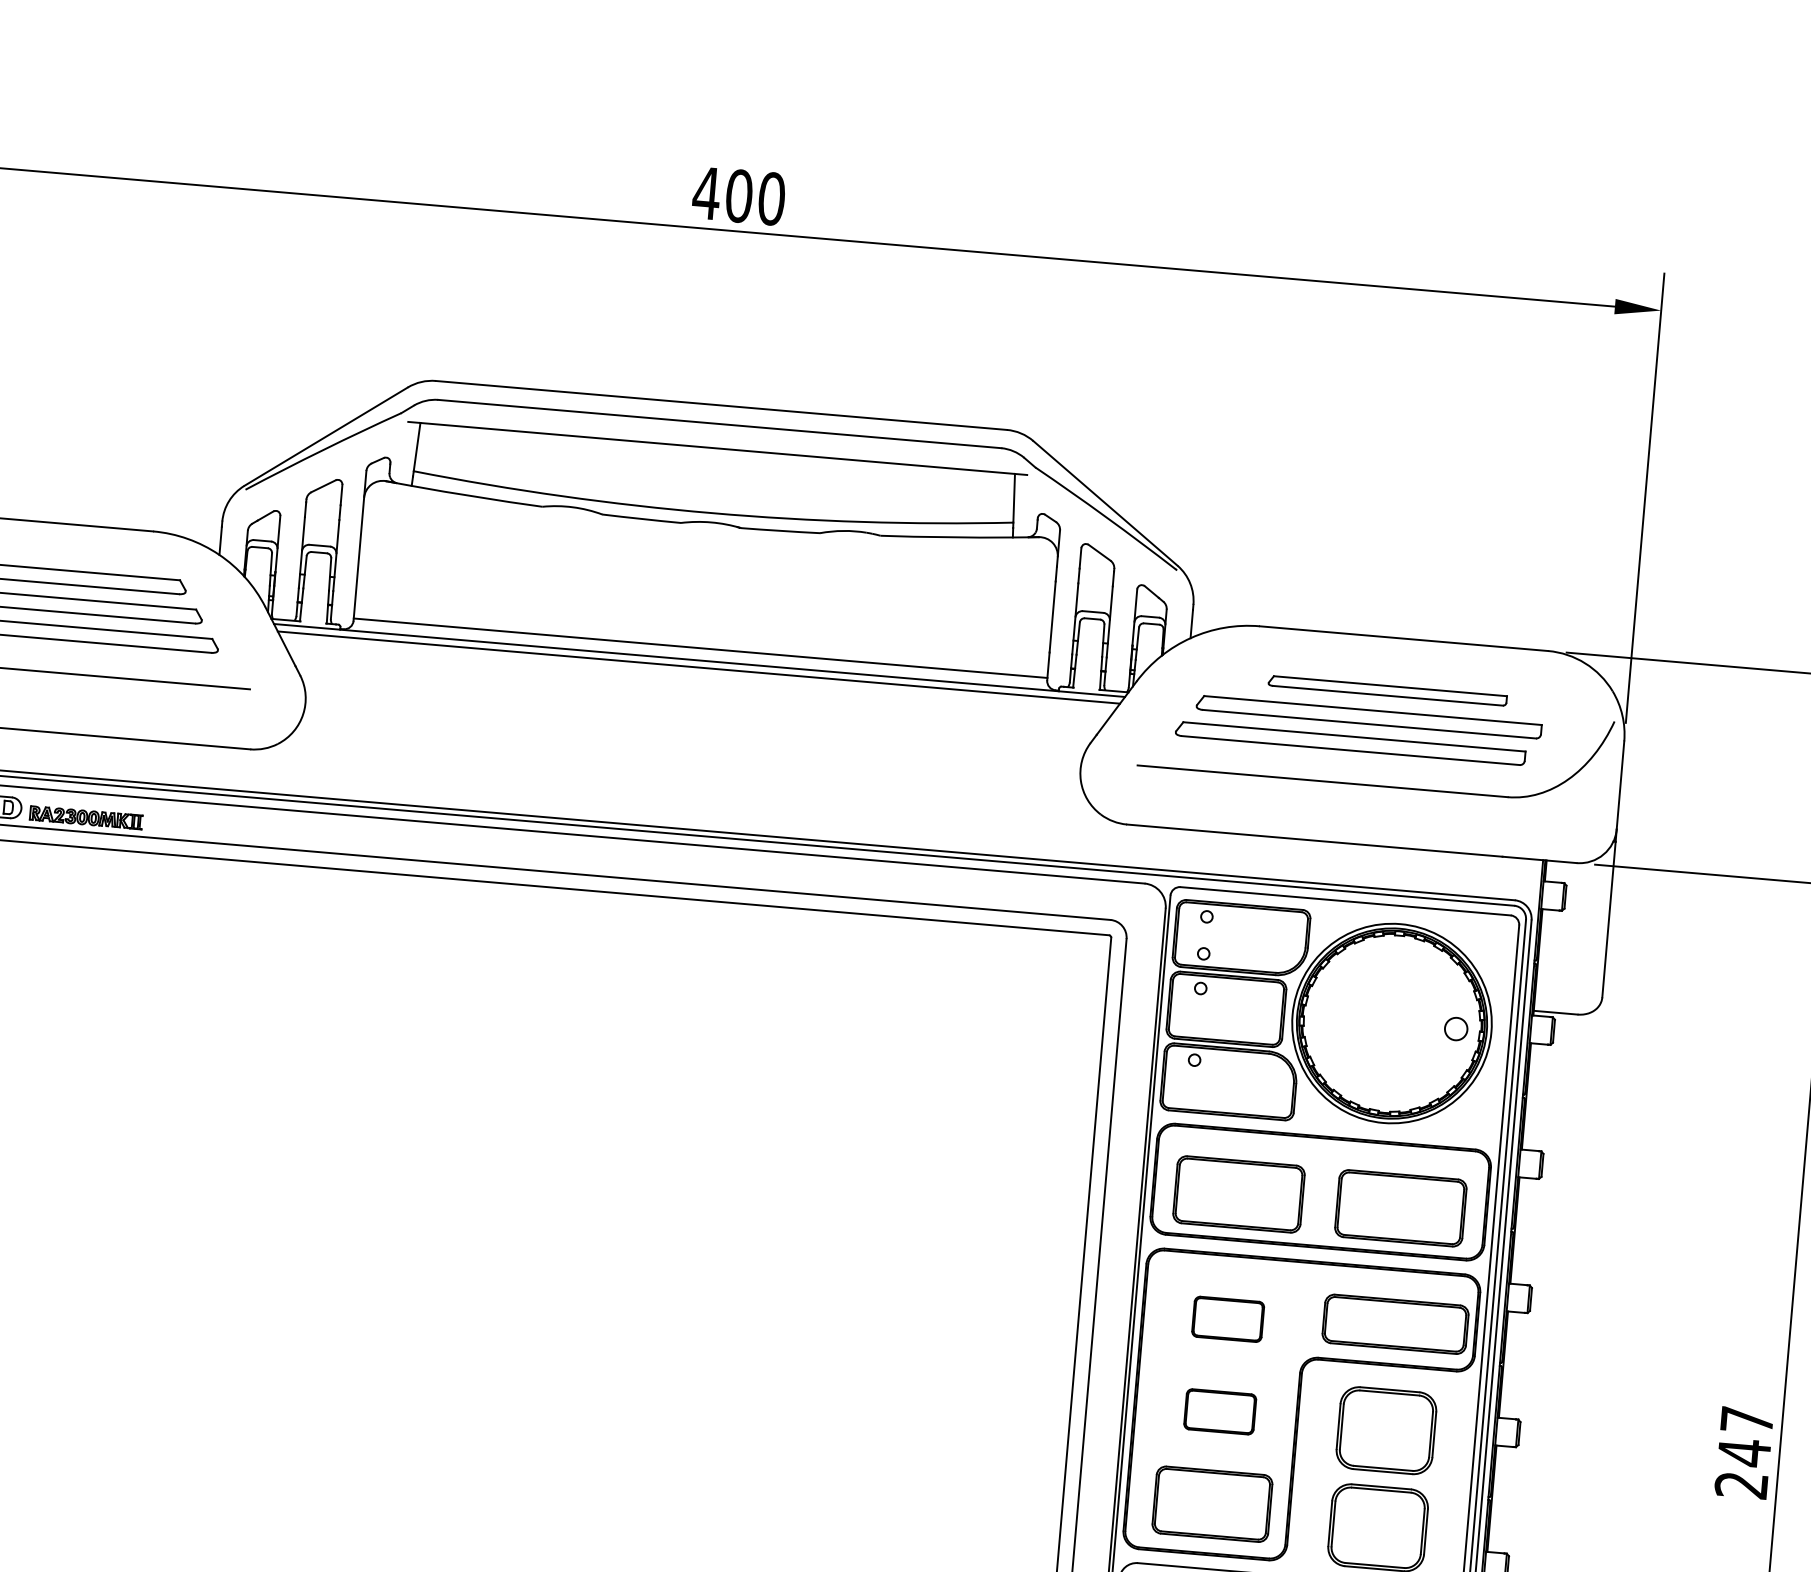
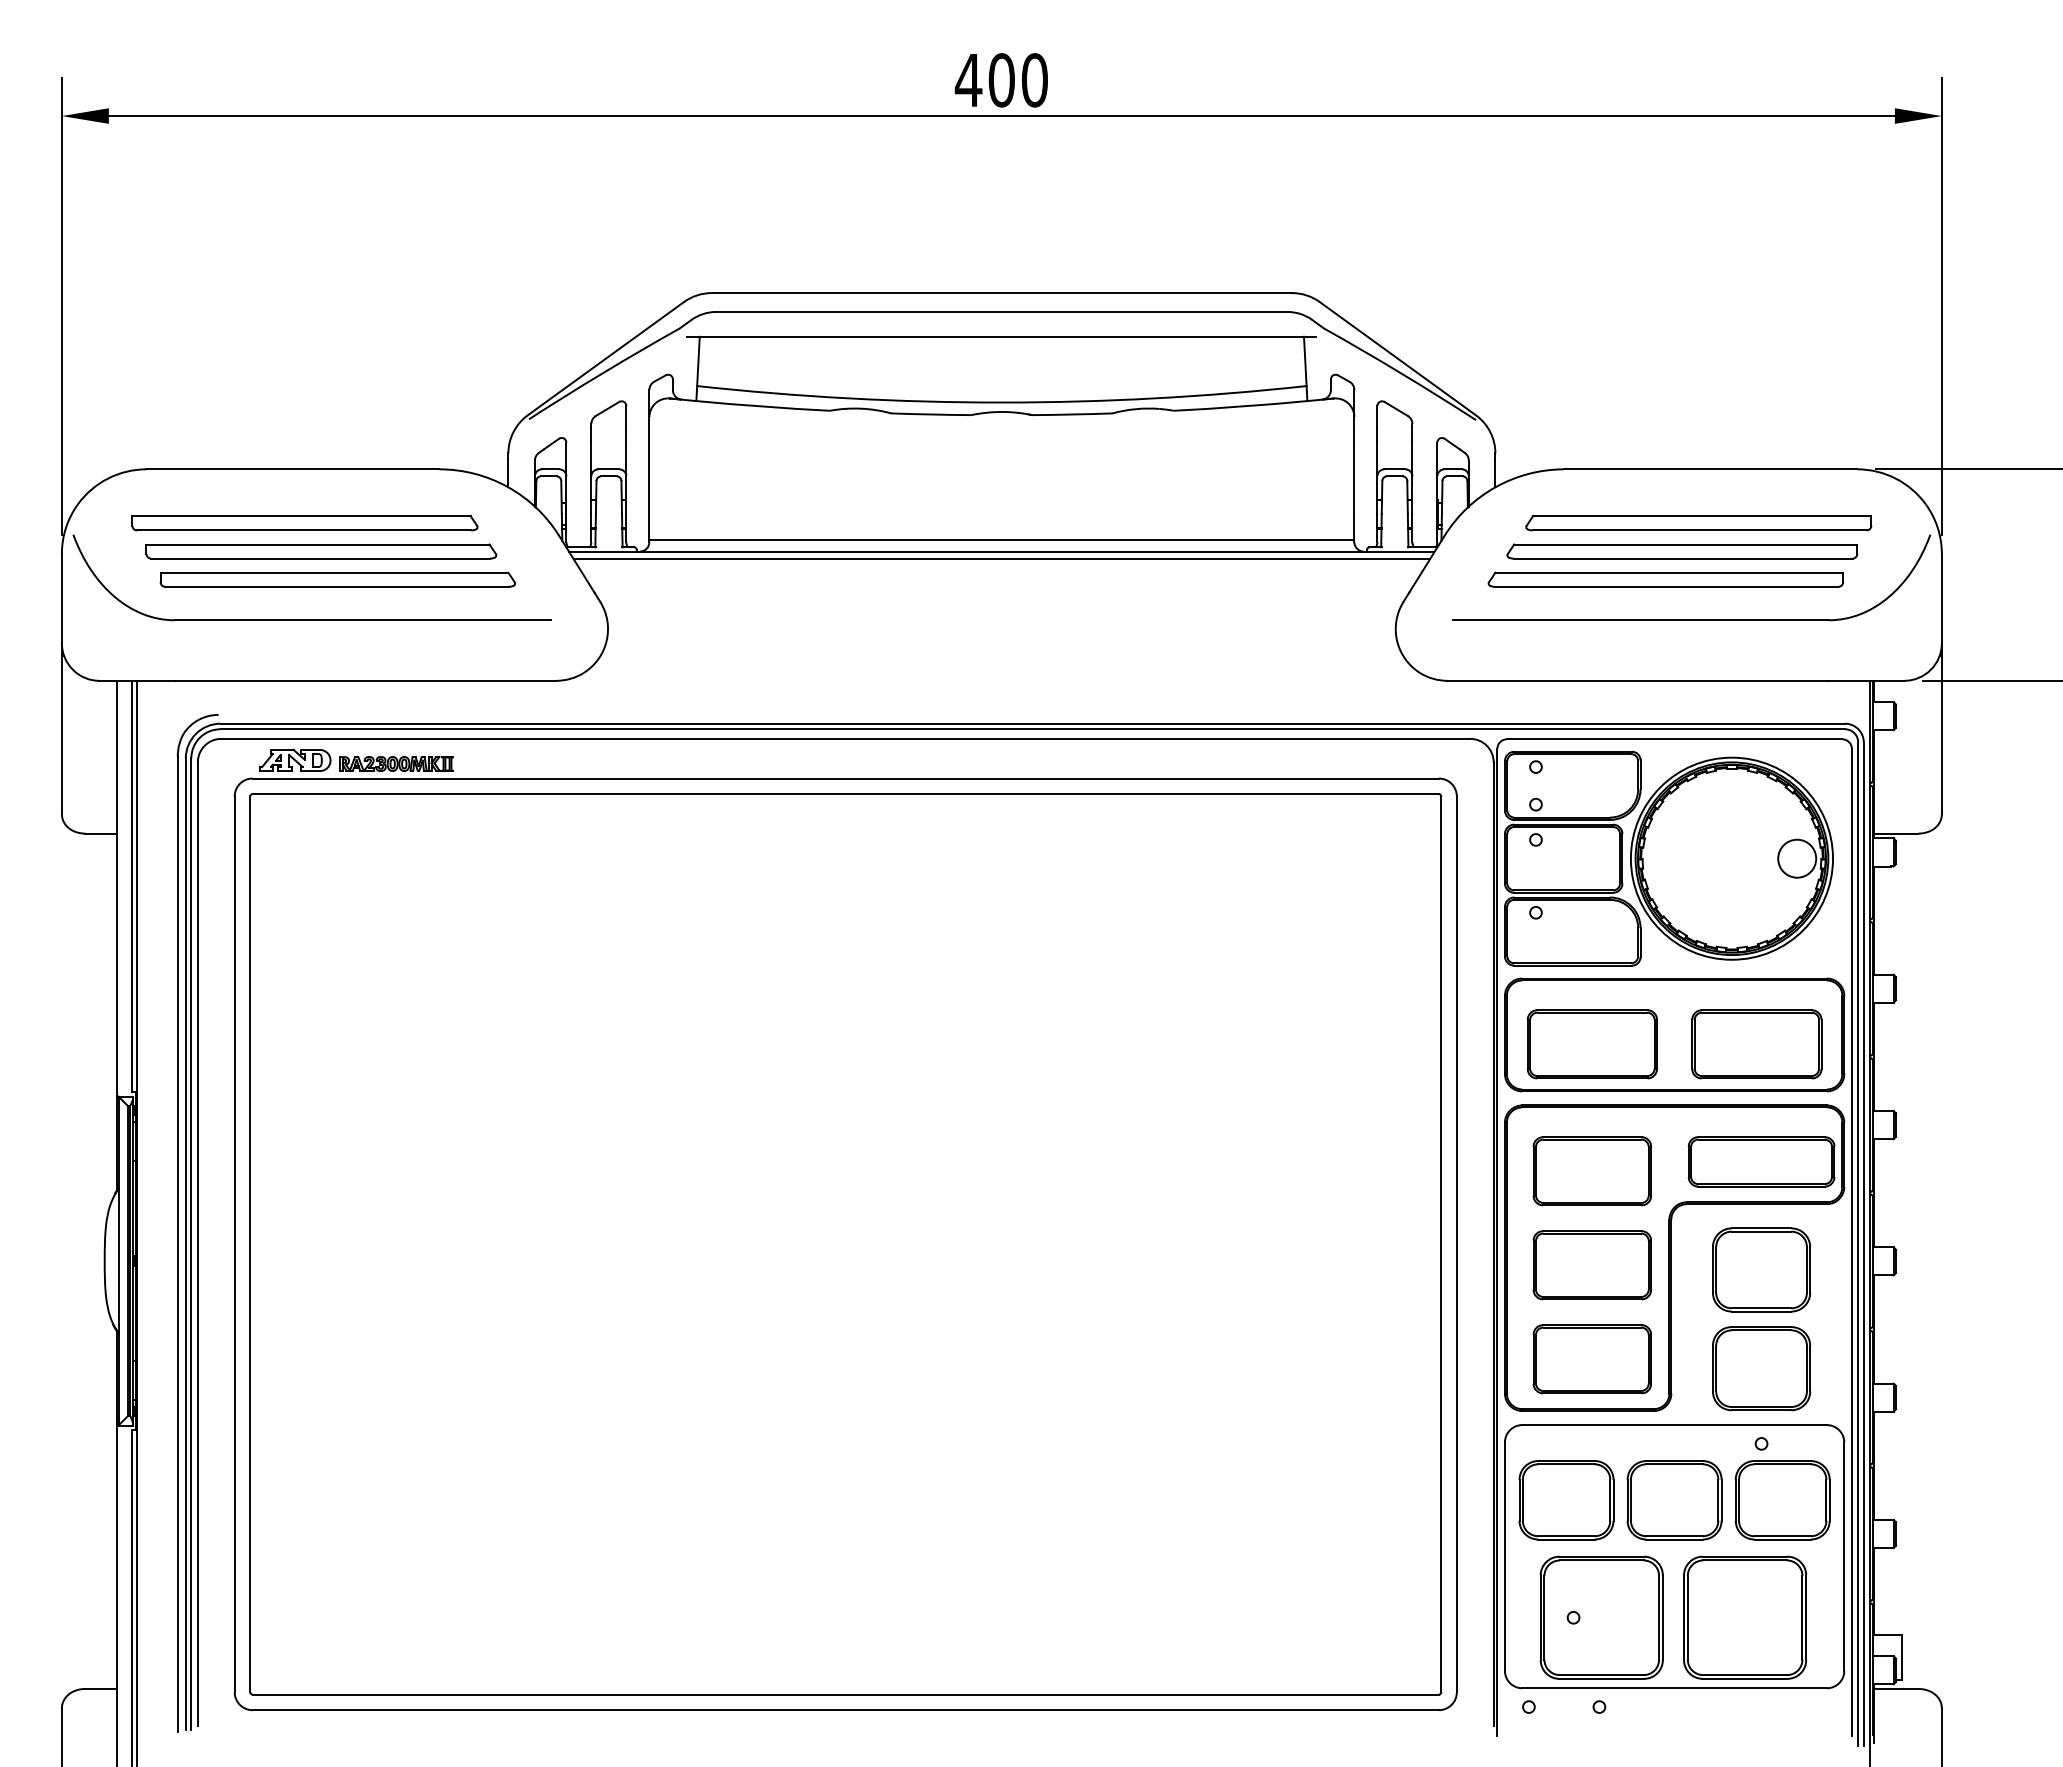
part: (1387, 690) -> (1698, 523), size x1.43
circle: (1456, 1028) -> (1797, 858), size x1.67
part: (1227, 1319) -> (1591, 1171), size x1.67
part: (1219, 1411) -> (1591, 1265), size x1.67

